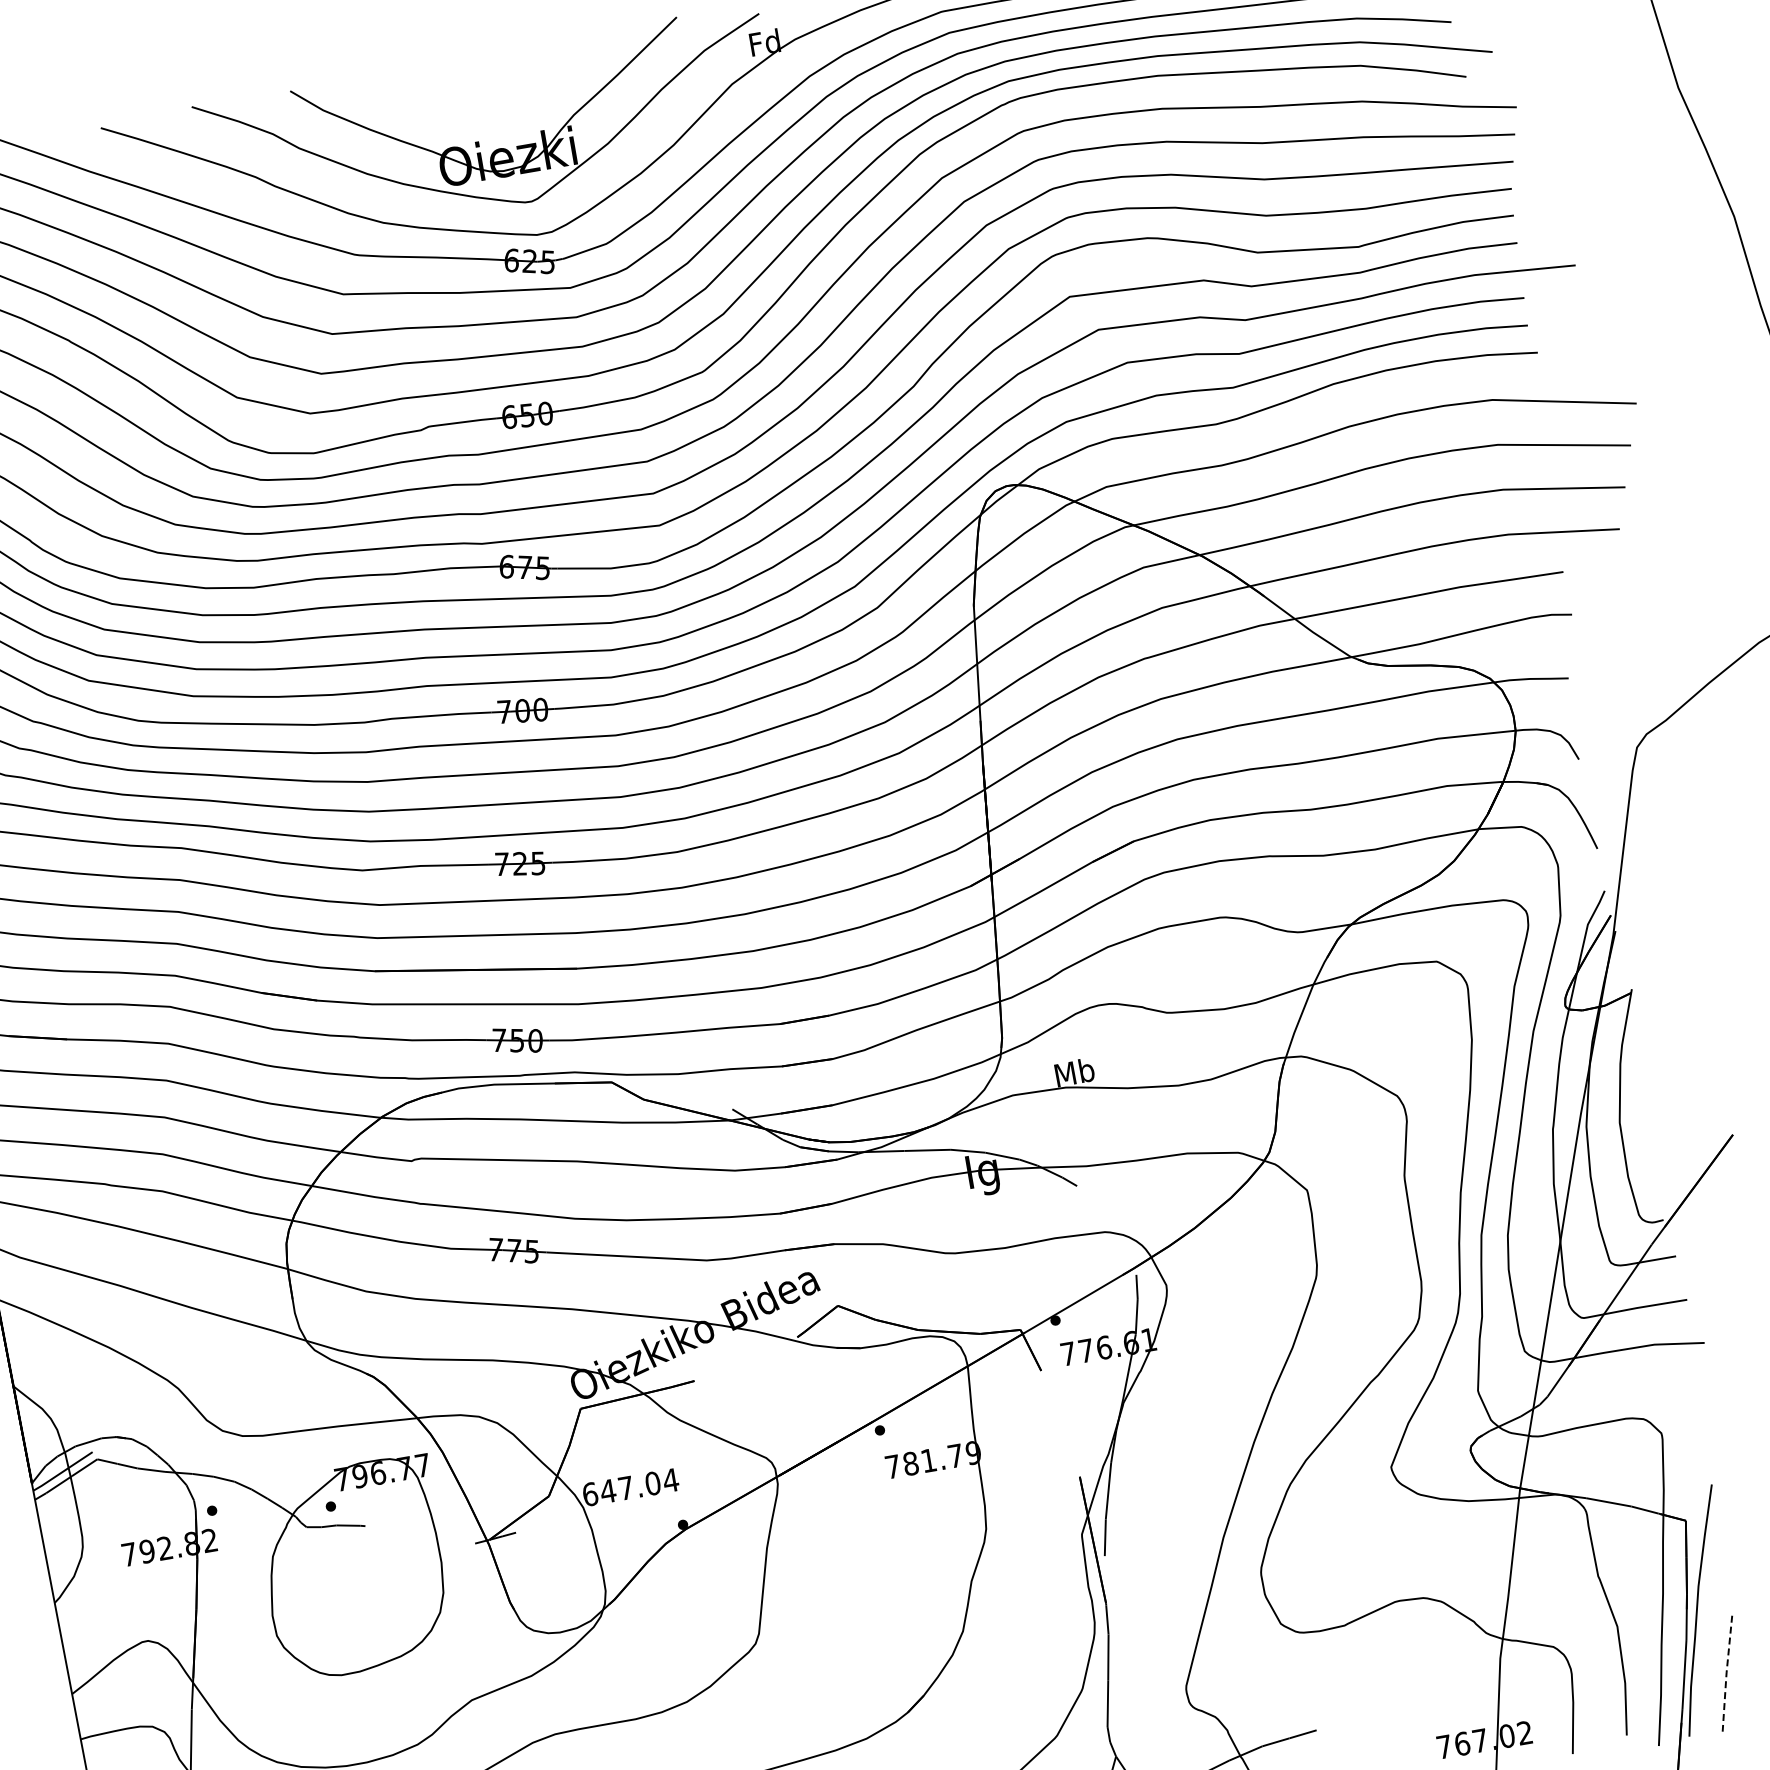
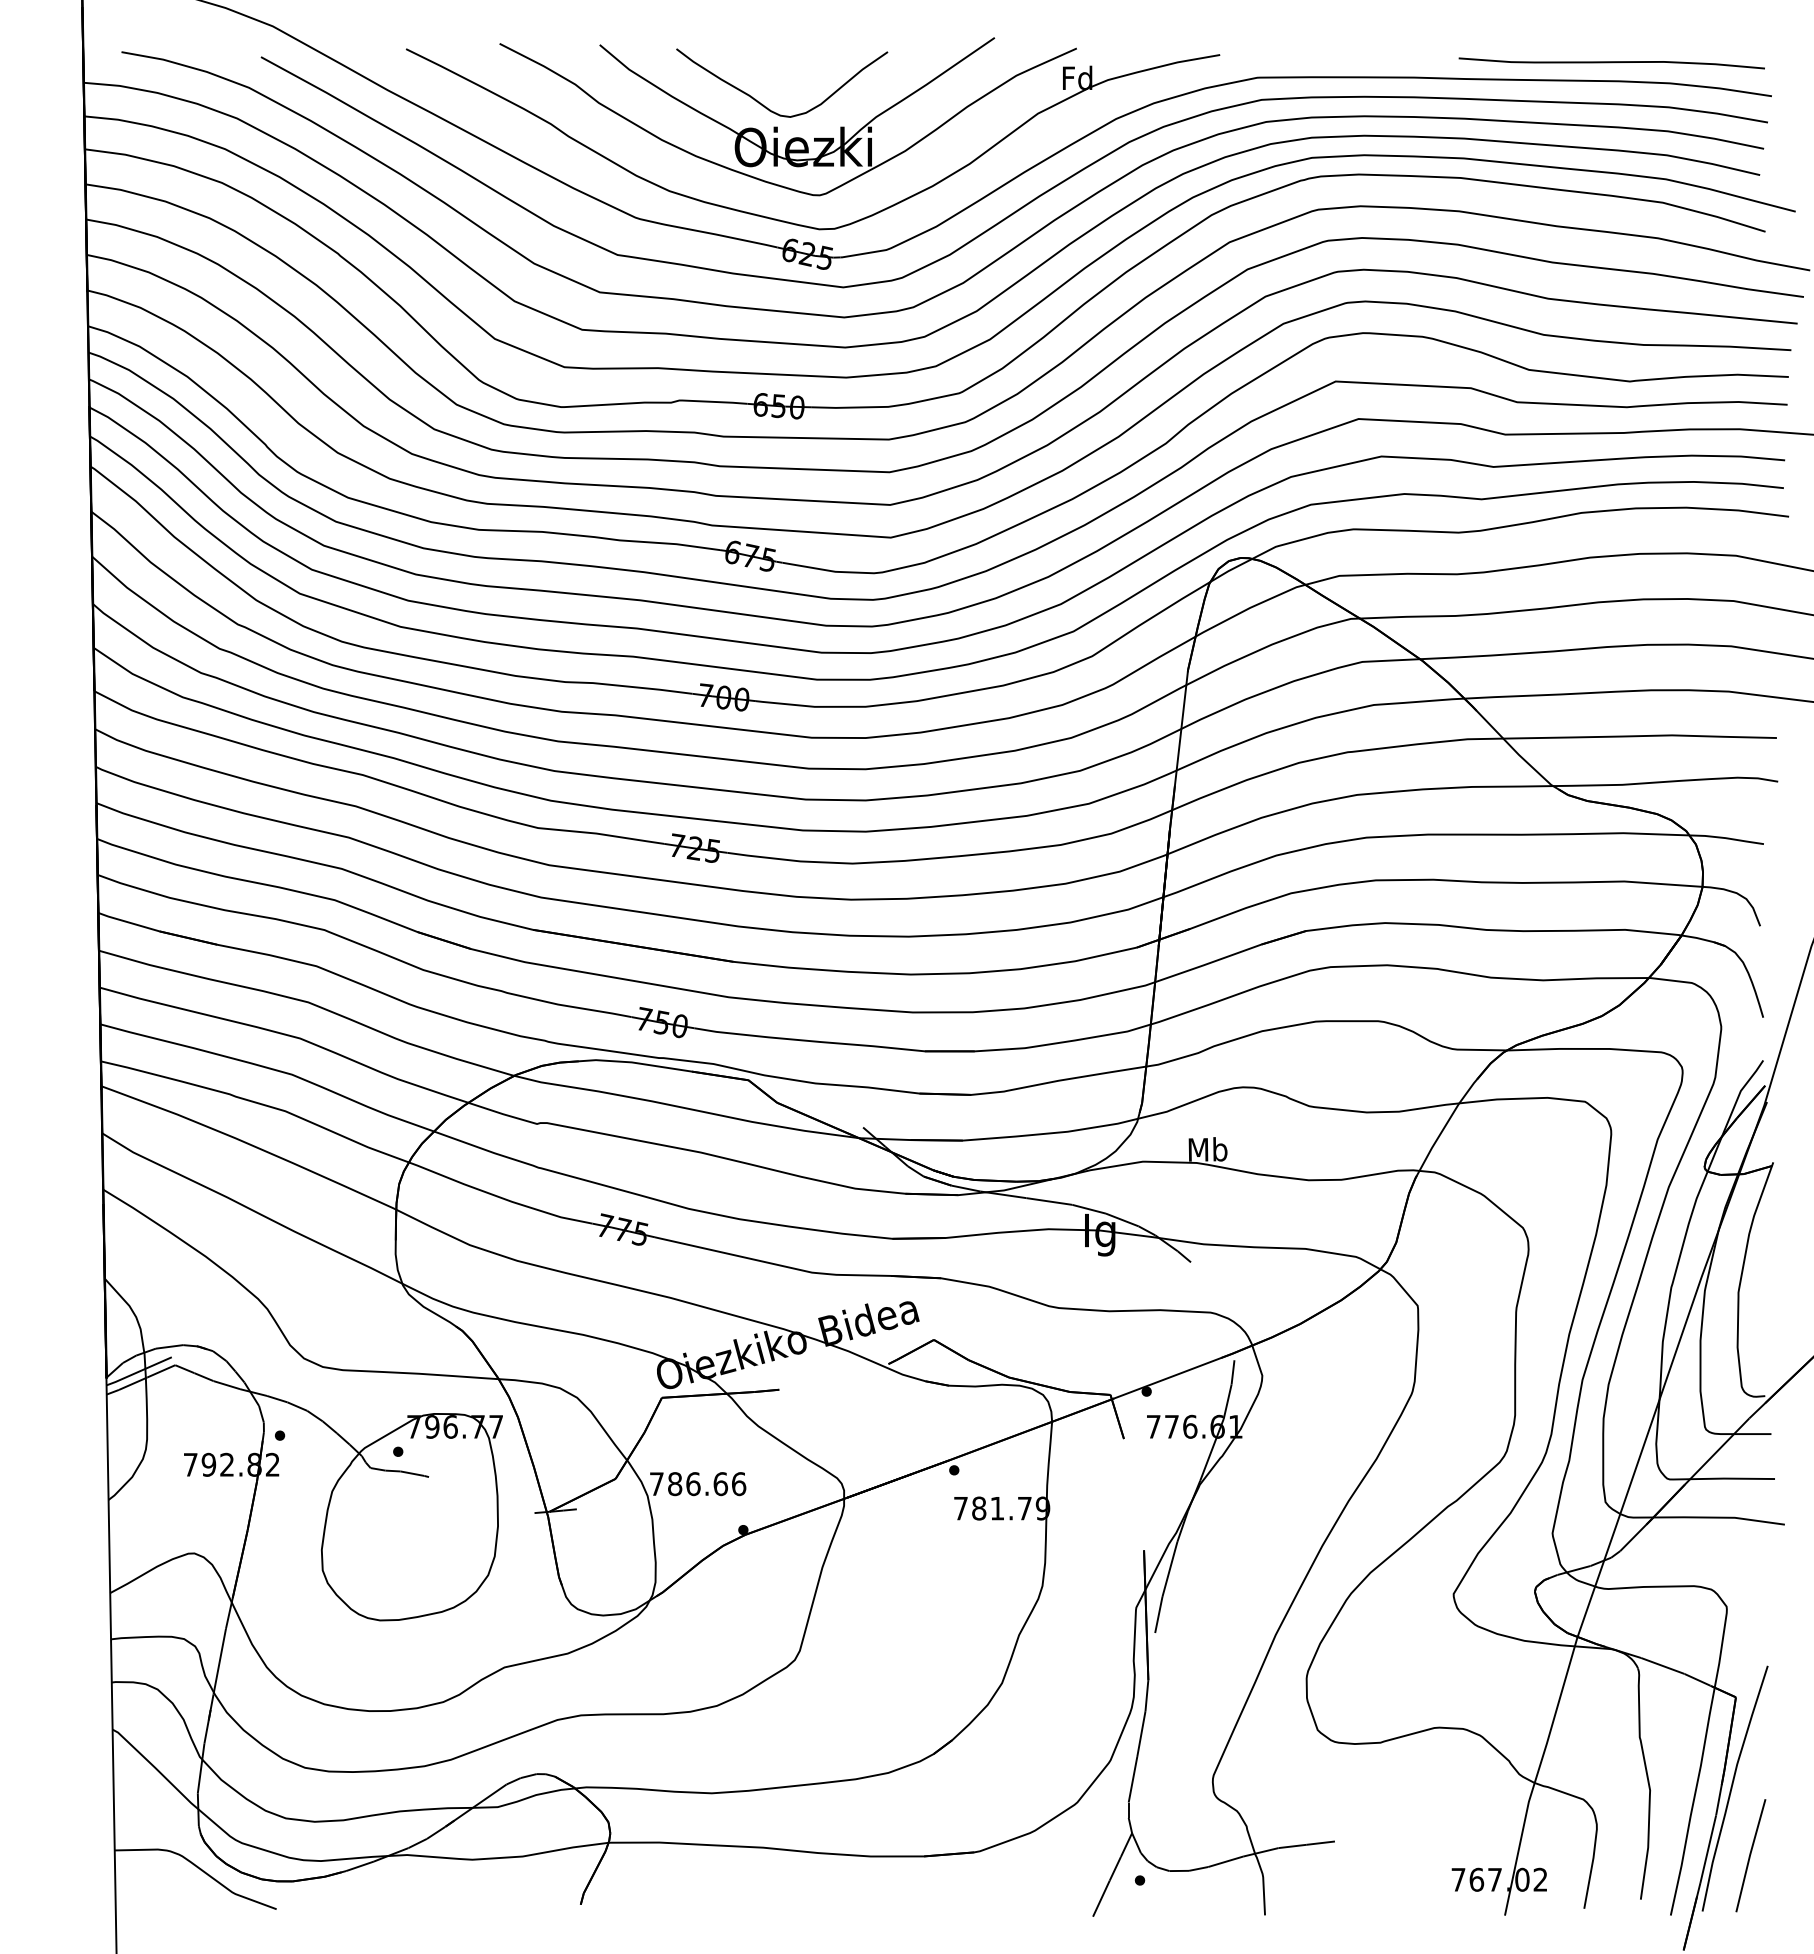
curve: (464, 123) -> (766, 106), added
text: (630, 1487) -> (697, 1484), 647.04 -> 786.66
line: (1726, 1673) -> (1749, 1855), dashed -> solid

